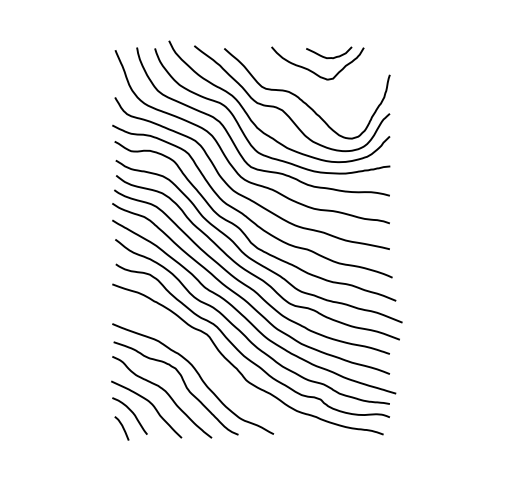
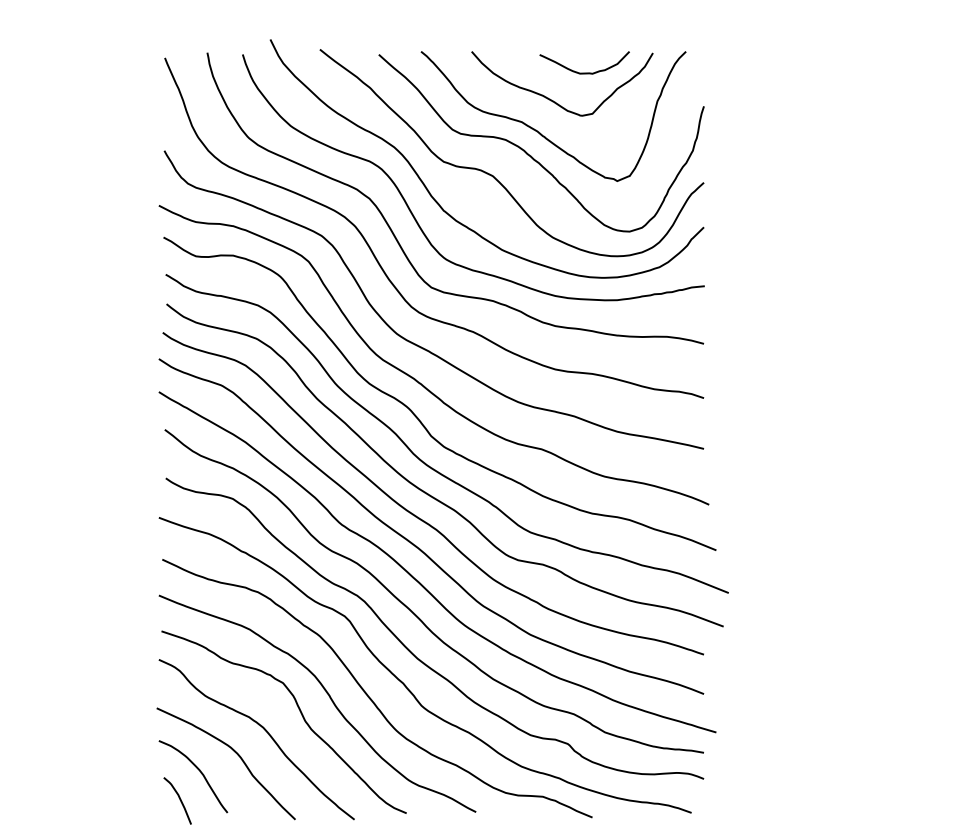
curve: (305, 86) -> (538, 129), added
curve: (219, 374) -> (369, 694), added

